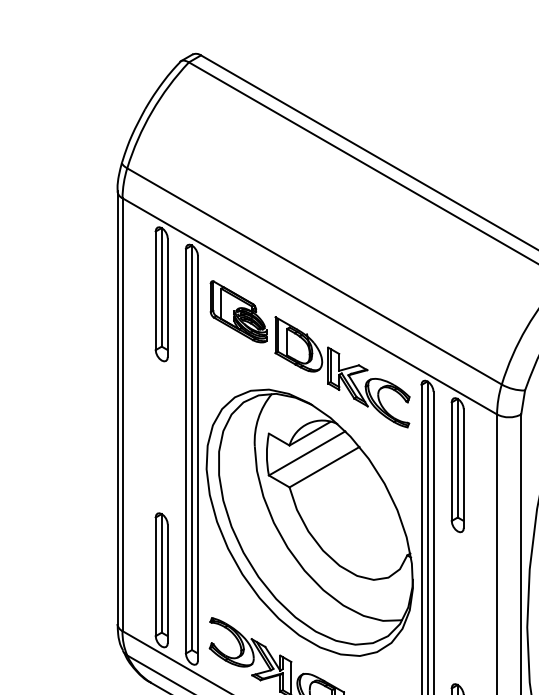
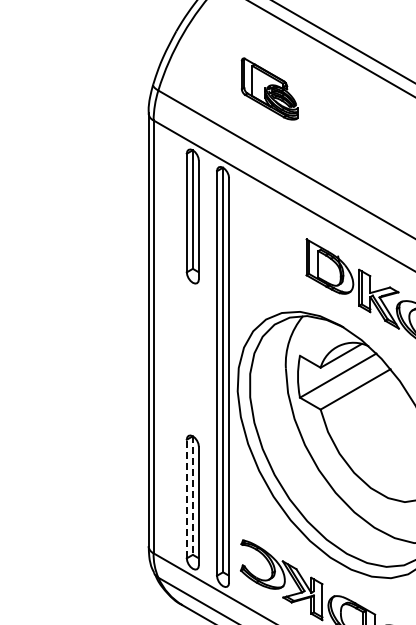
part: (238, 311) -> (269, 88), moved
line: (161, 573) -> (192, 495), solid -> dashed
line: (155, 576) -> (186, 498), solid -> dashed

